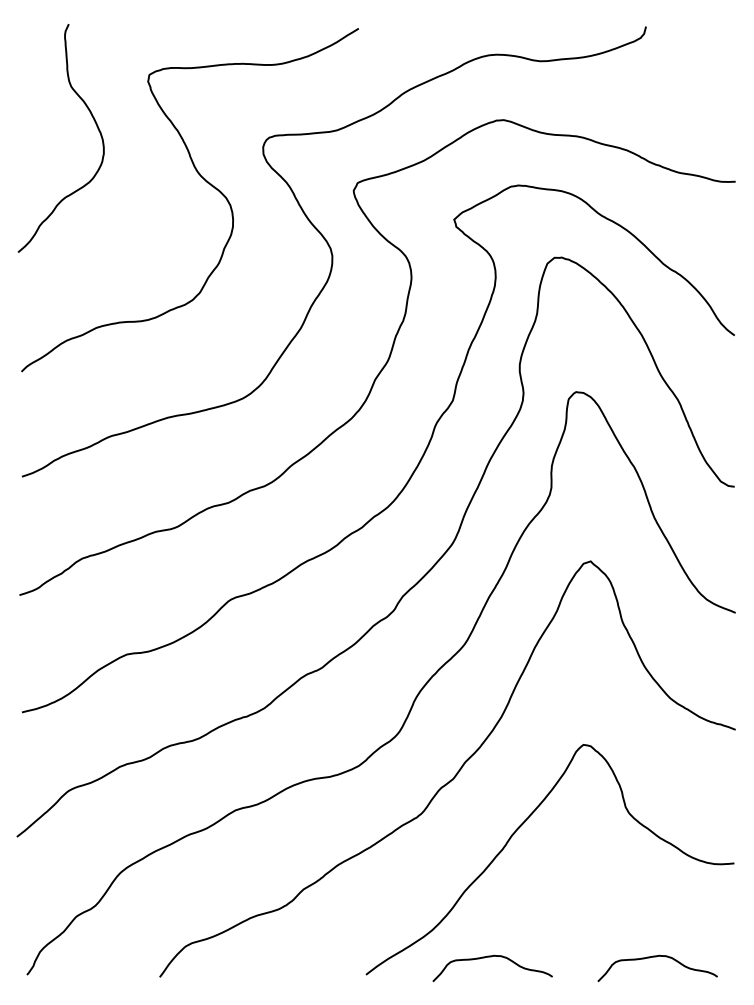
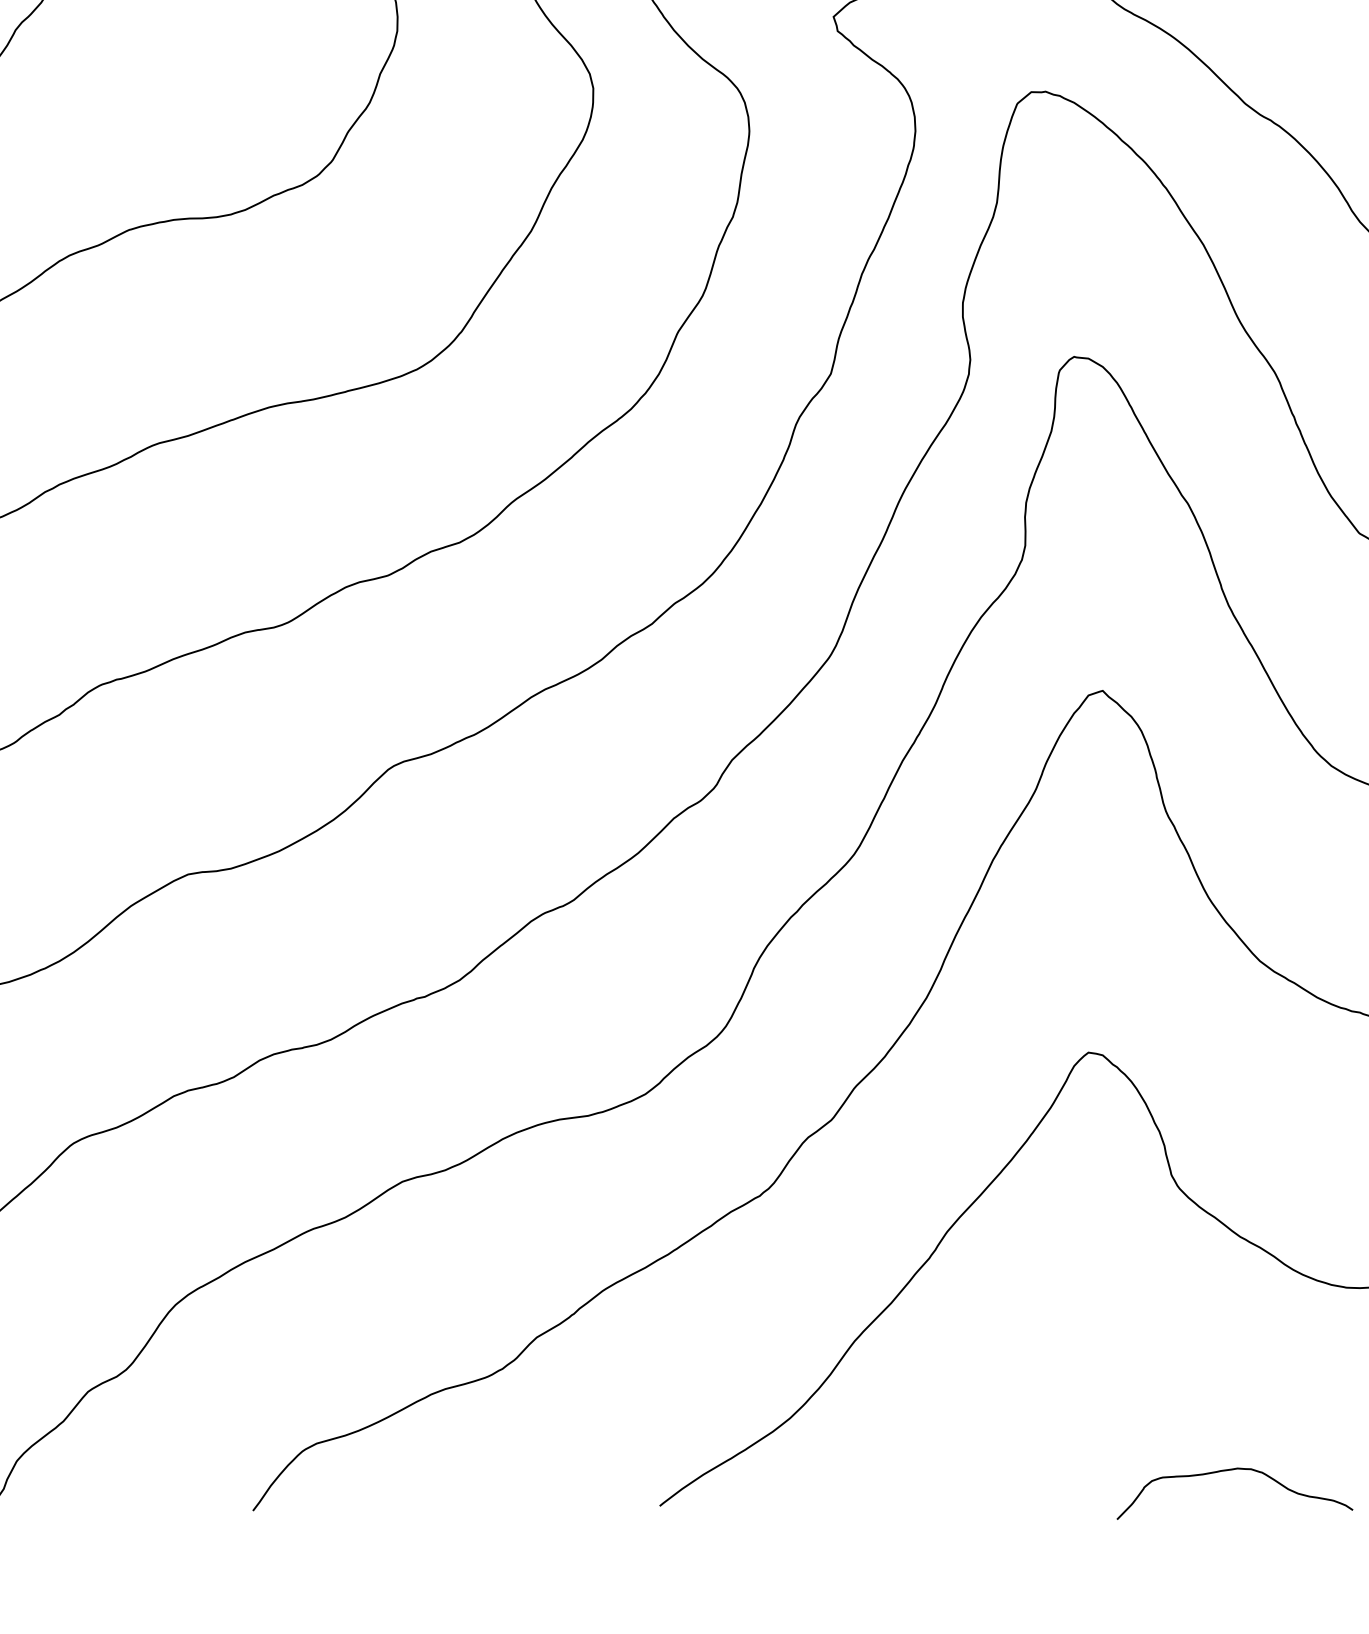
curve: (491, 957) -> (907, 1471), removed

